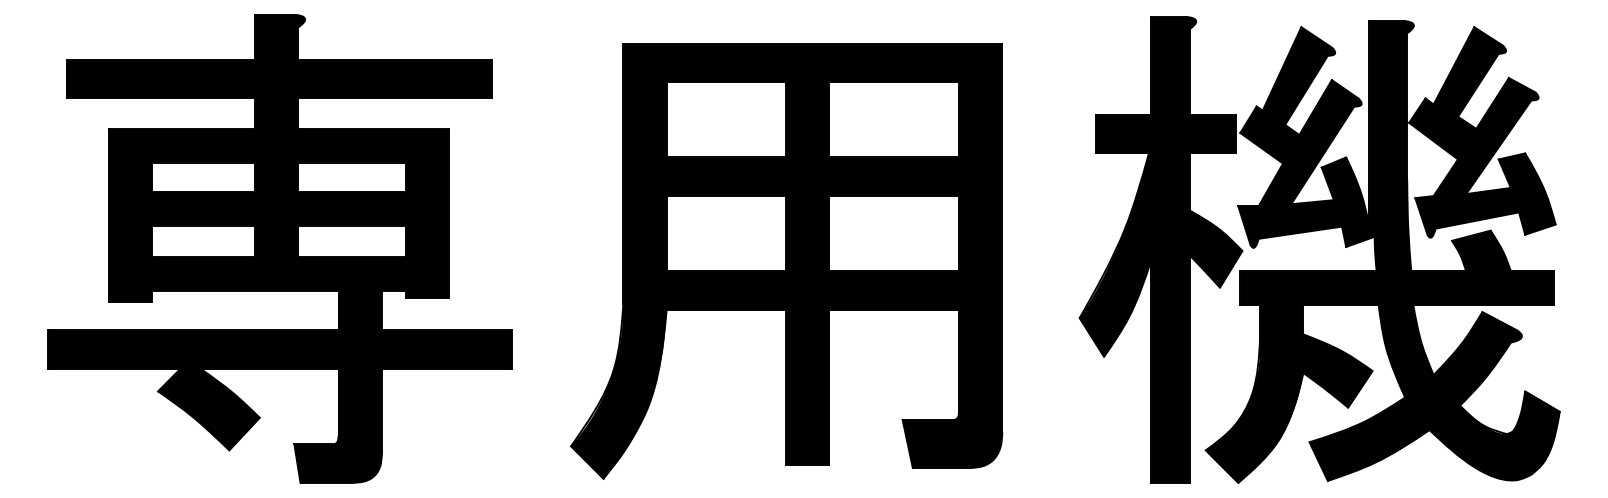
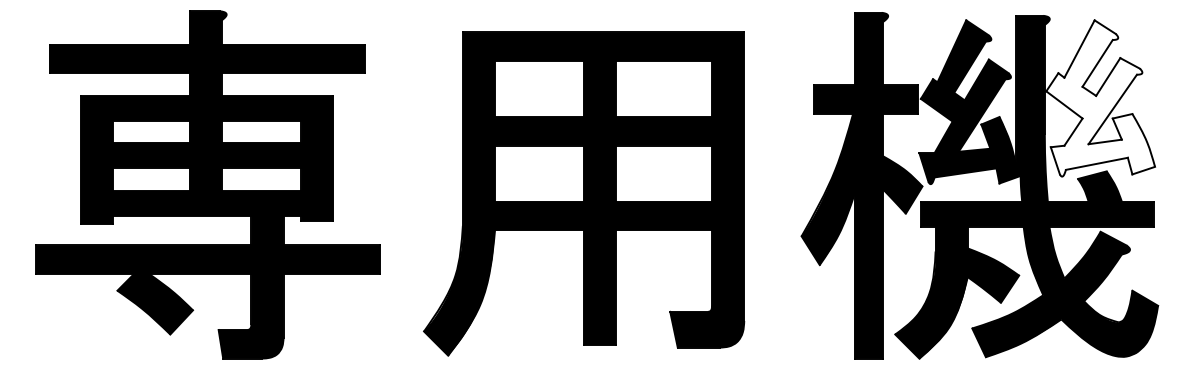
fill: (1482, 132) -> (1100, 98), removed

